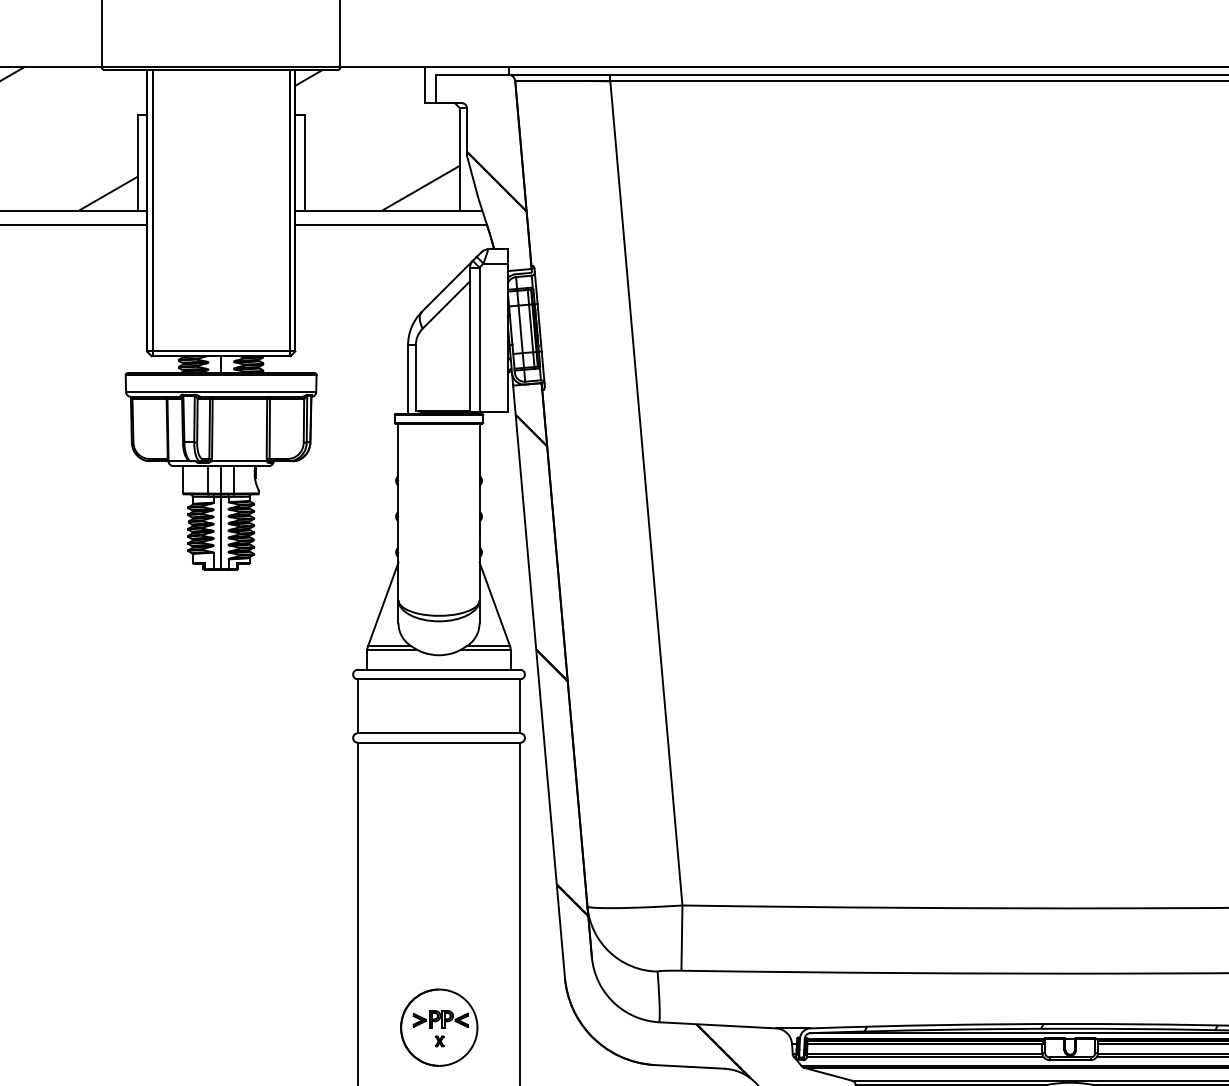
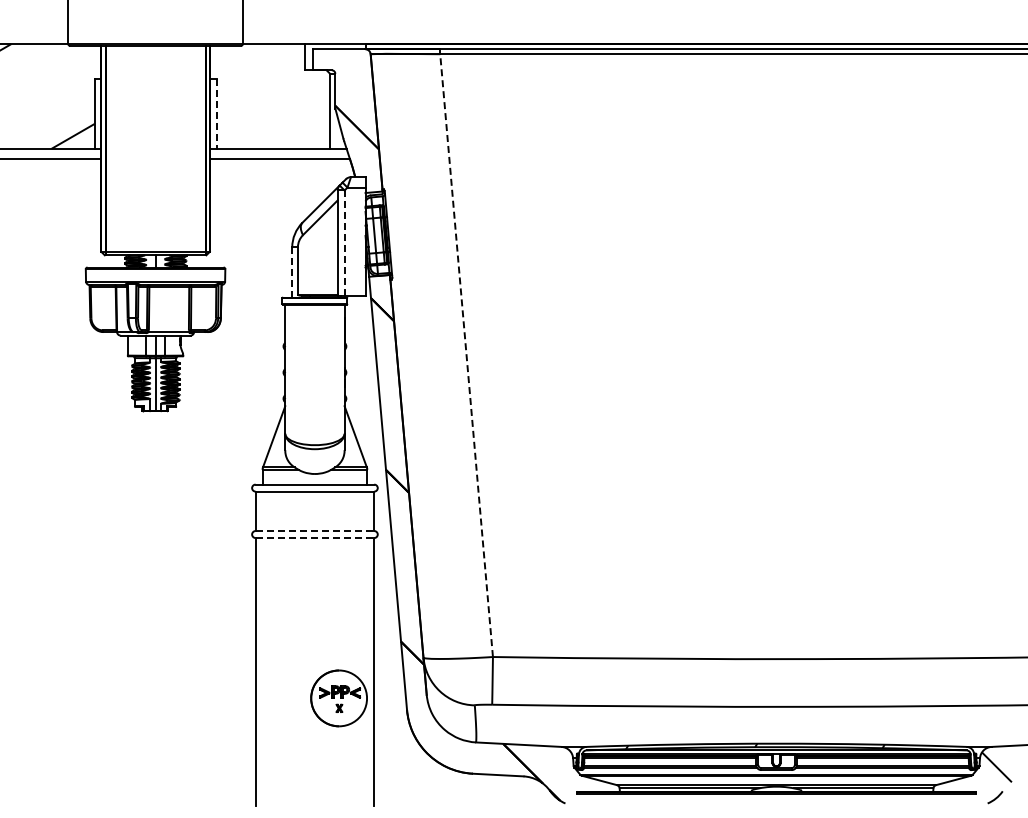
hatch: (376, 139) -> (269, 96), removed
line: (304, 162) -> (216, 113), solid -> dashed
line: (479, 340) -> (344, 243), solid -> dashed
line: (408, 379) -> (292, 272), solid -> dashed
line: (646, 493) -> (466, 355), solid -> dashed
line: (439, 733) -> (315, 531), solid -> dashed
line: (439, 743) -> (315, 538), solid -> dashed
part: (438, 1027) -> (338, 698), moved

